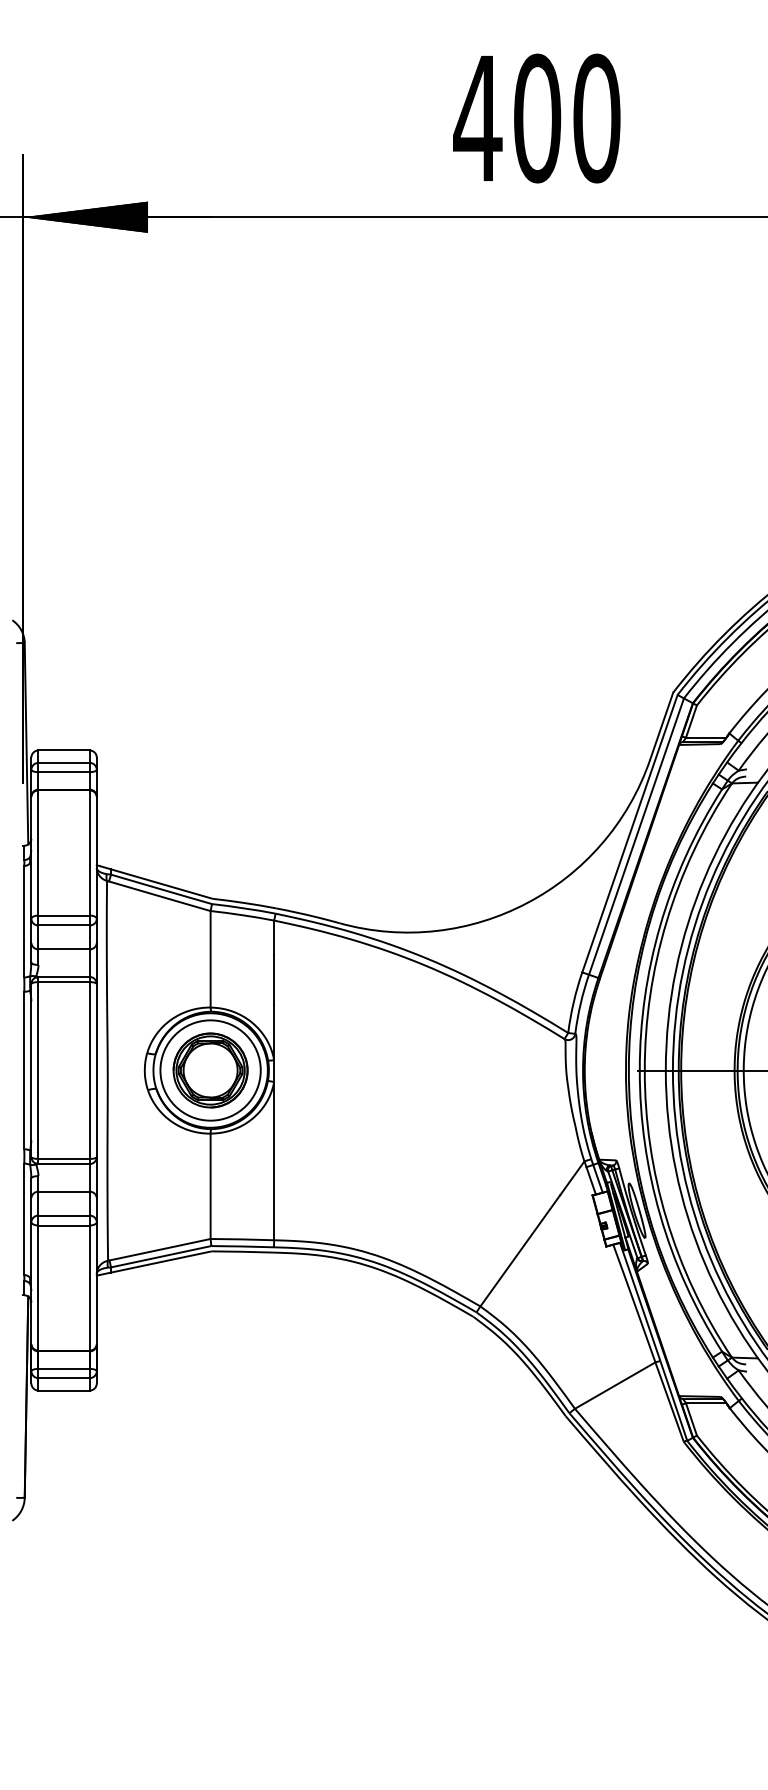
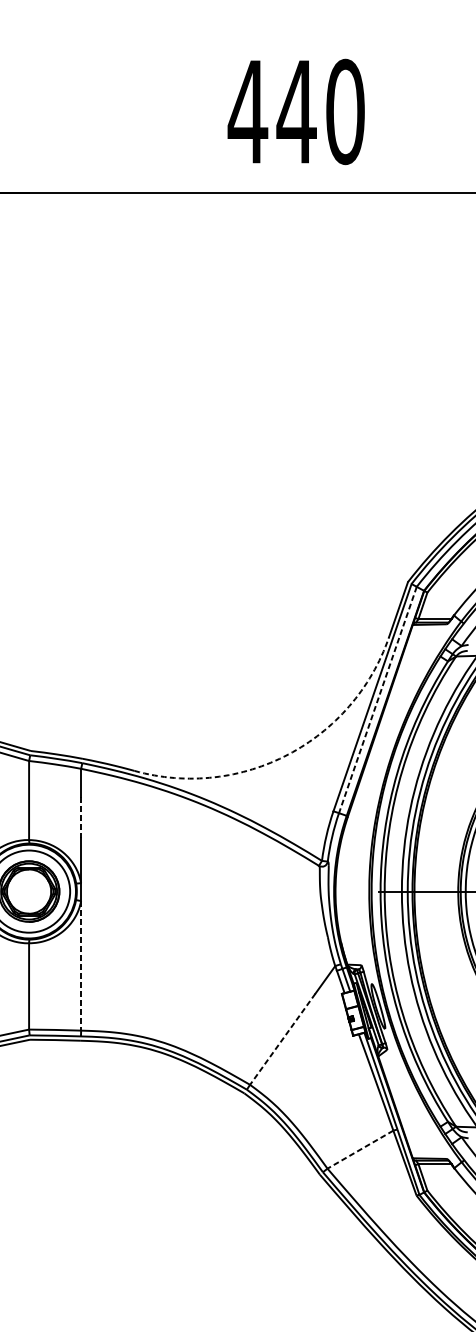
text: (537, 118) -> (296, 111), 400 -> 440
line: (636, 837) -> (377, 700), solid -> dashed
arc: (527, 903) -> (288, 754), solid -> dashed
line: (274, 980) -> (81, 817), solid -> dashed
line: (274, 1161) -> (81, 966), solid -> dashed
line: (520, 1251) -> (282, 1039), solid -> dashed
line: (614, 1385) -> (359, 1149), solid -> dashed

